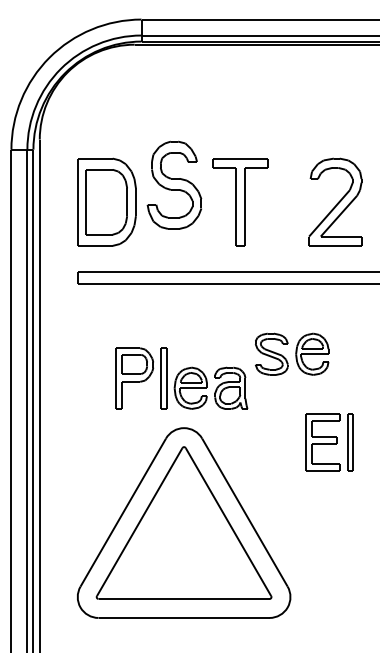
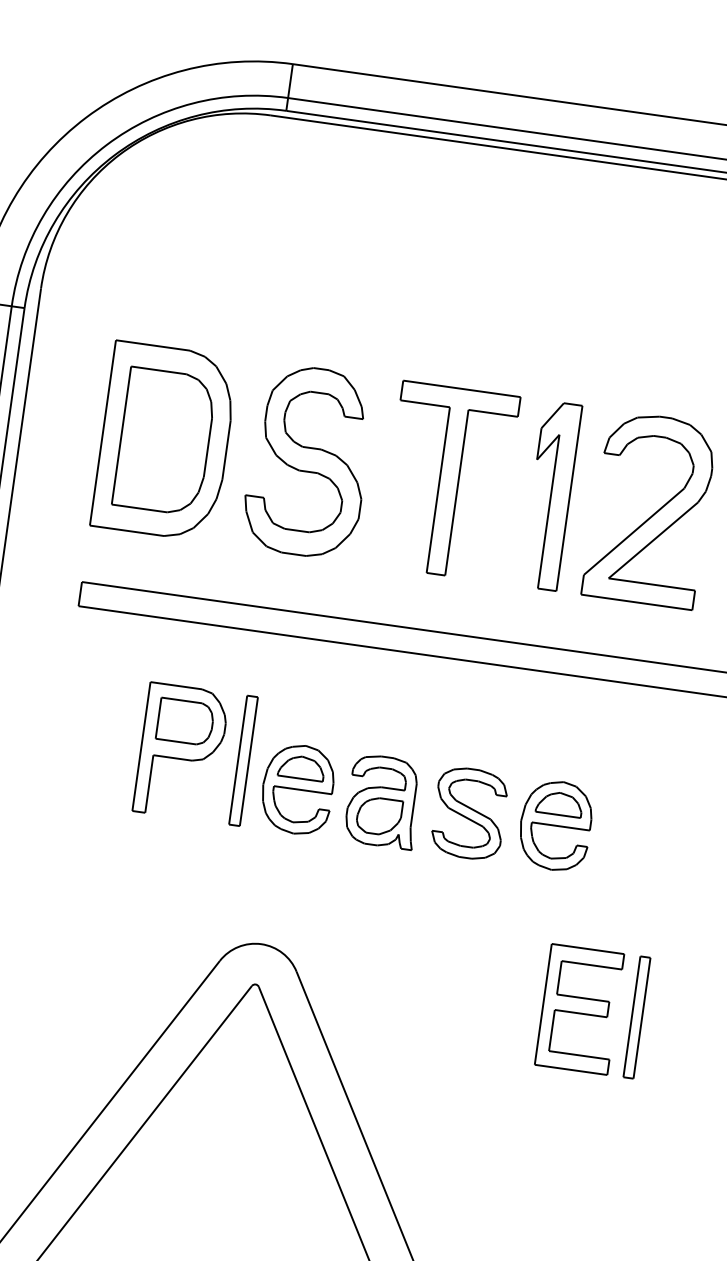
part: (174, 184) -> (308, 460), moved
part: (288, 202) -> (550, 496), added
part: (181, 378) -> (280, 765), moved
part: (329, 442) -> (592, 1011), moved

